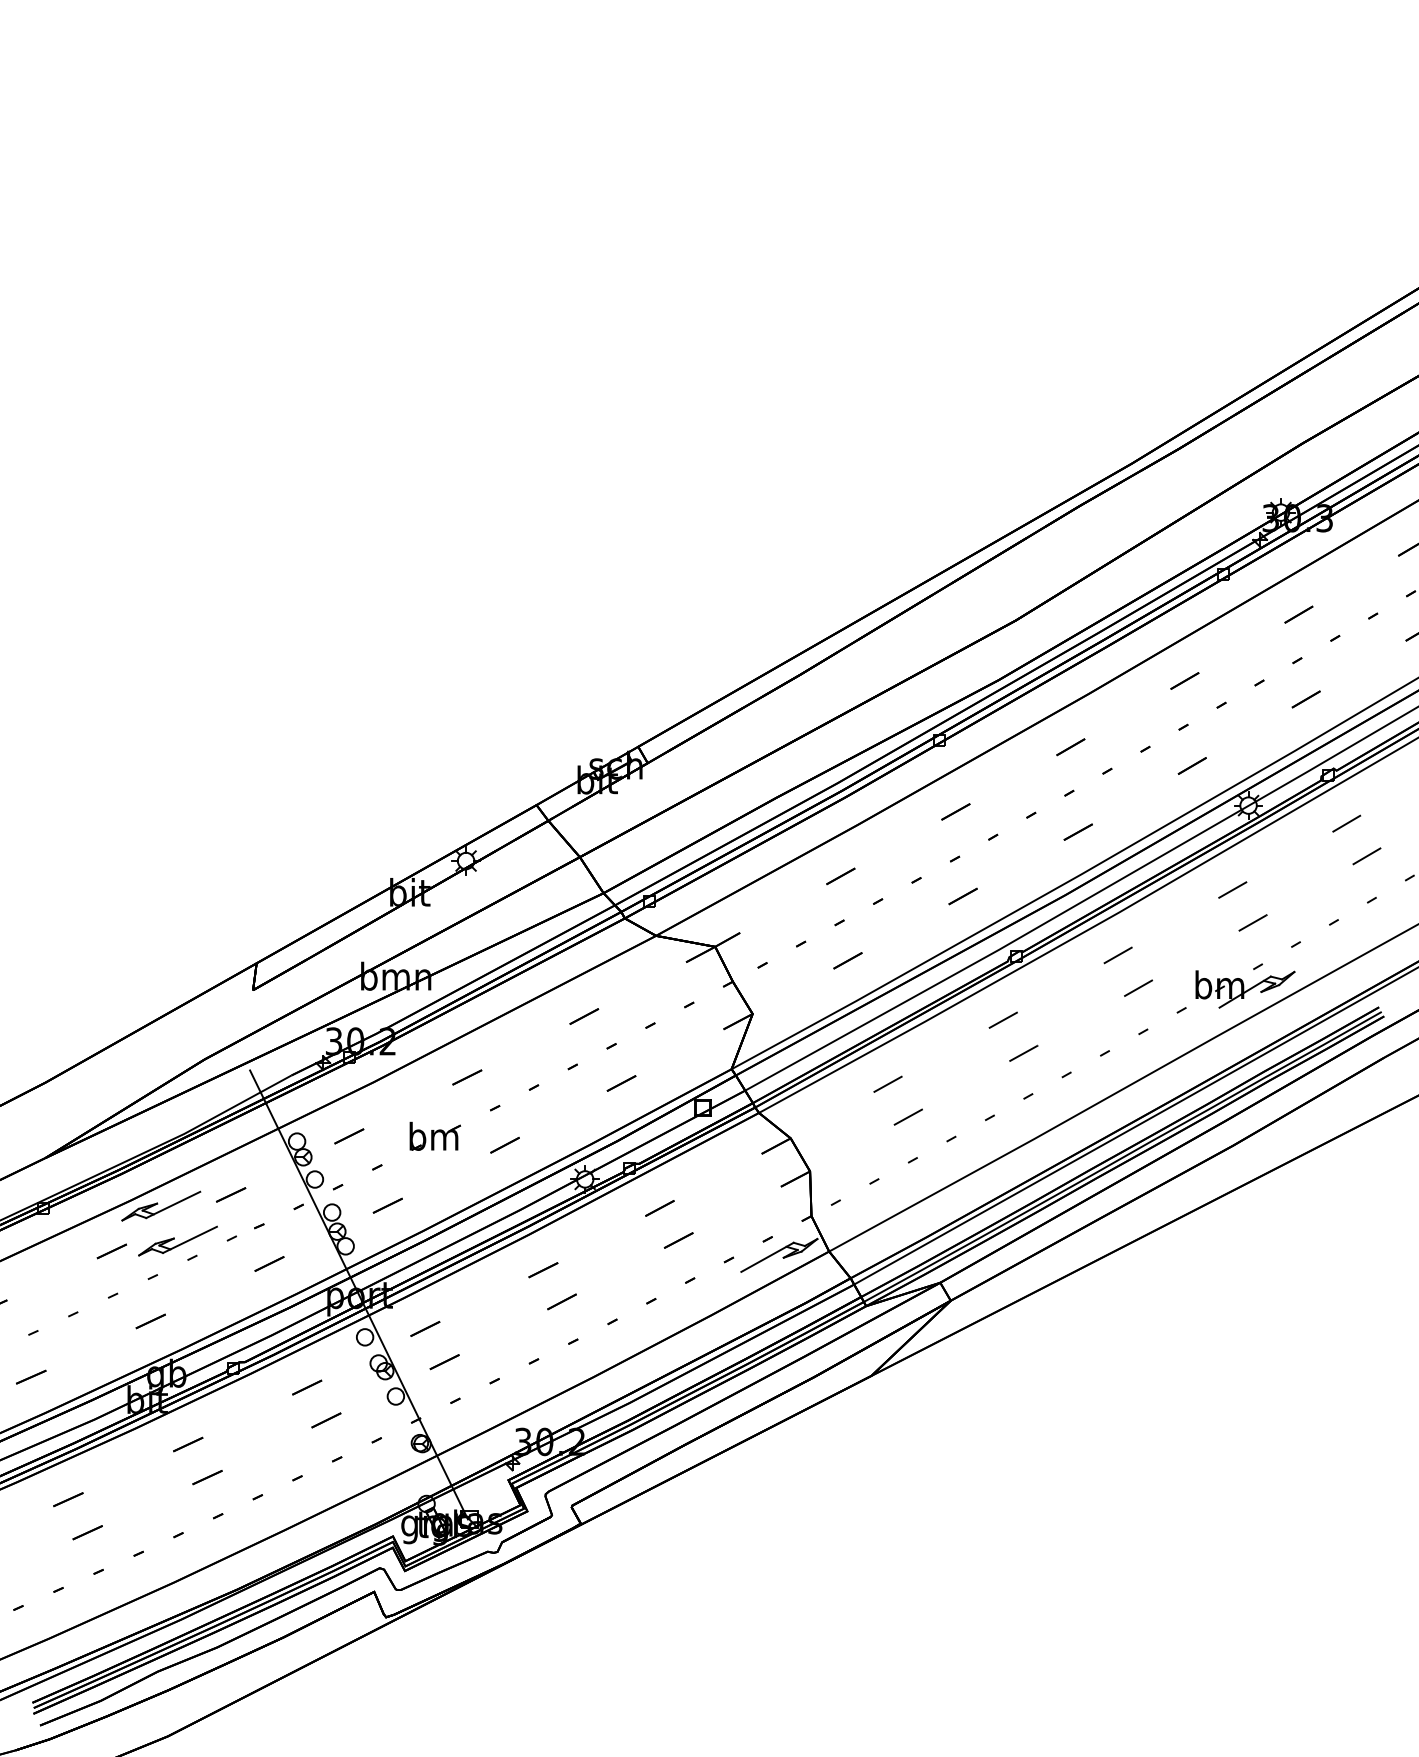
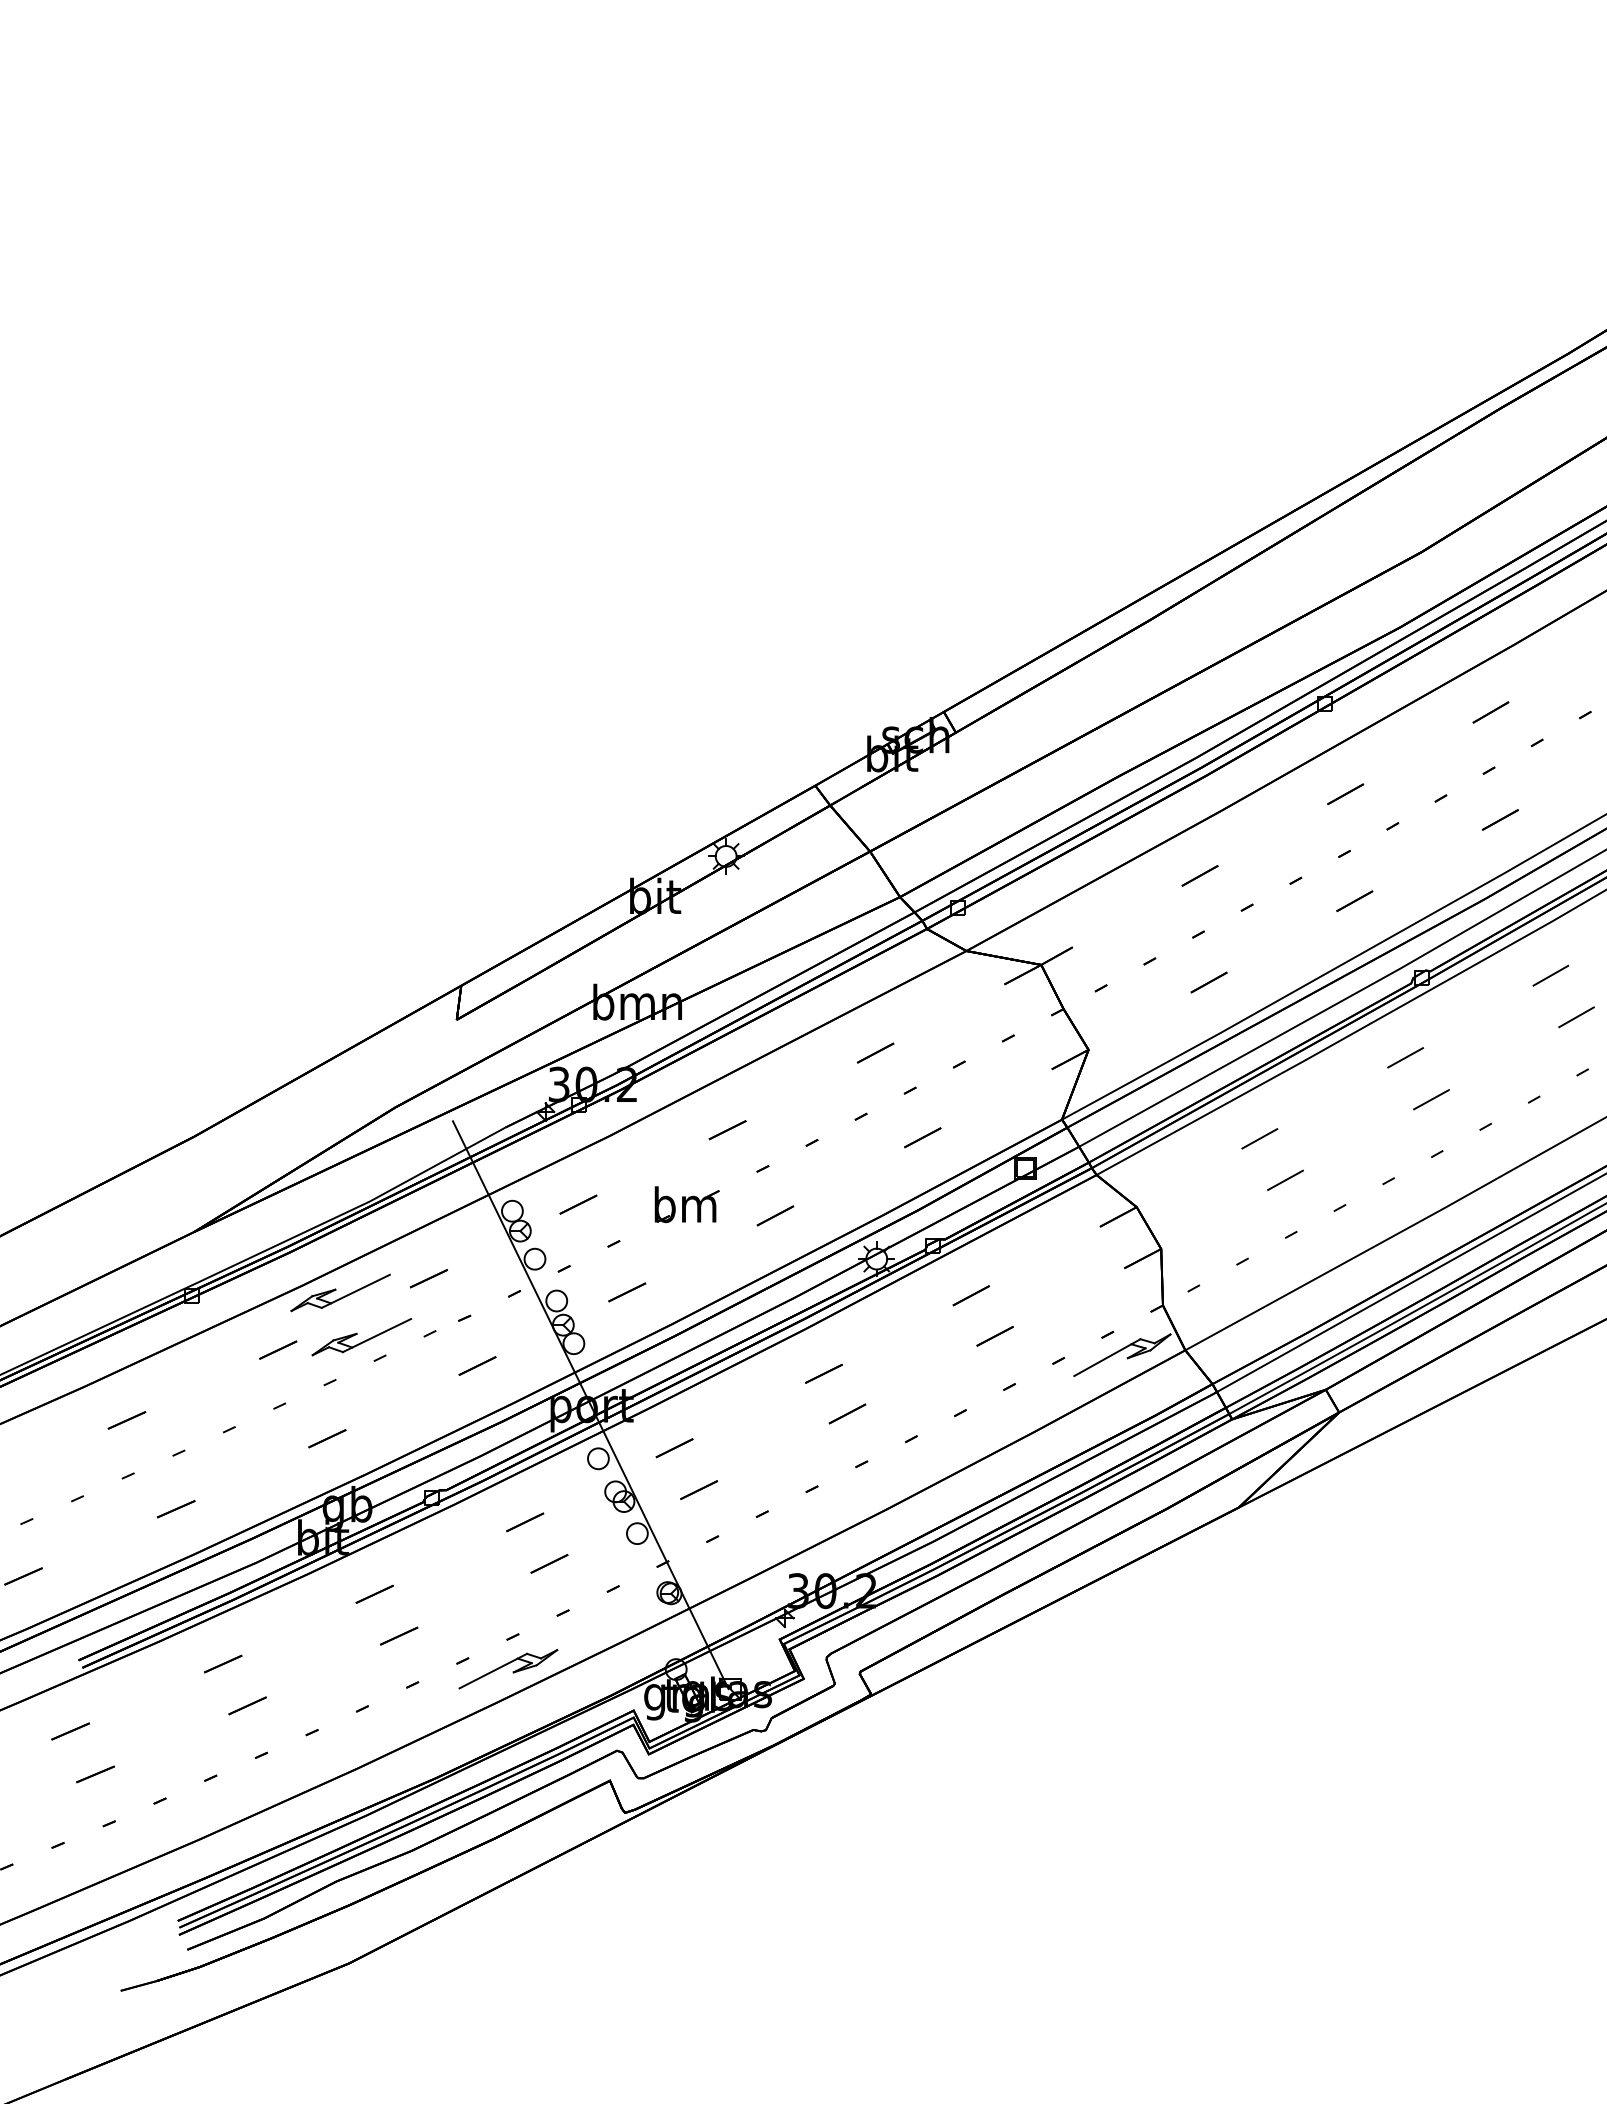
part: (293, 1503) -> (507, 1668), added

